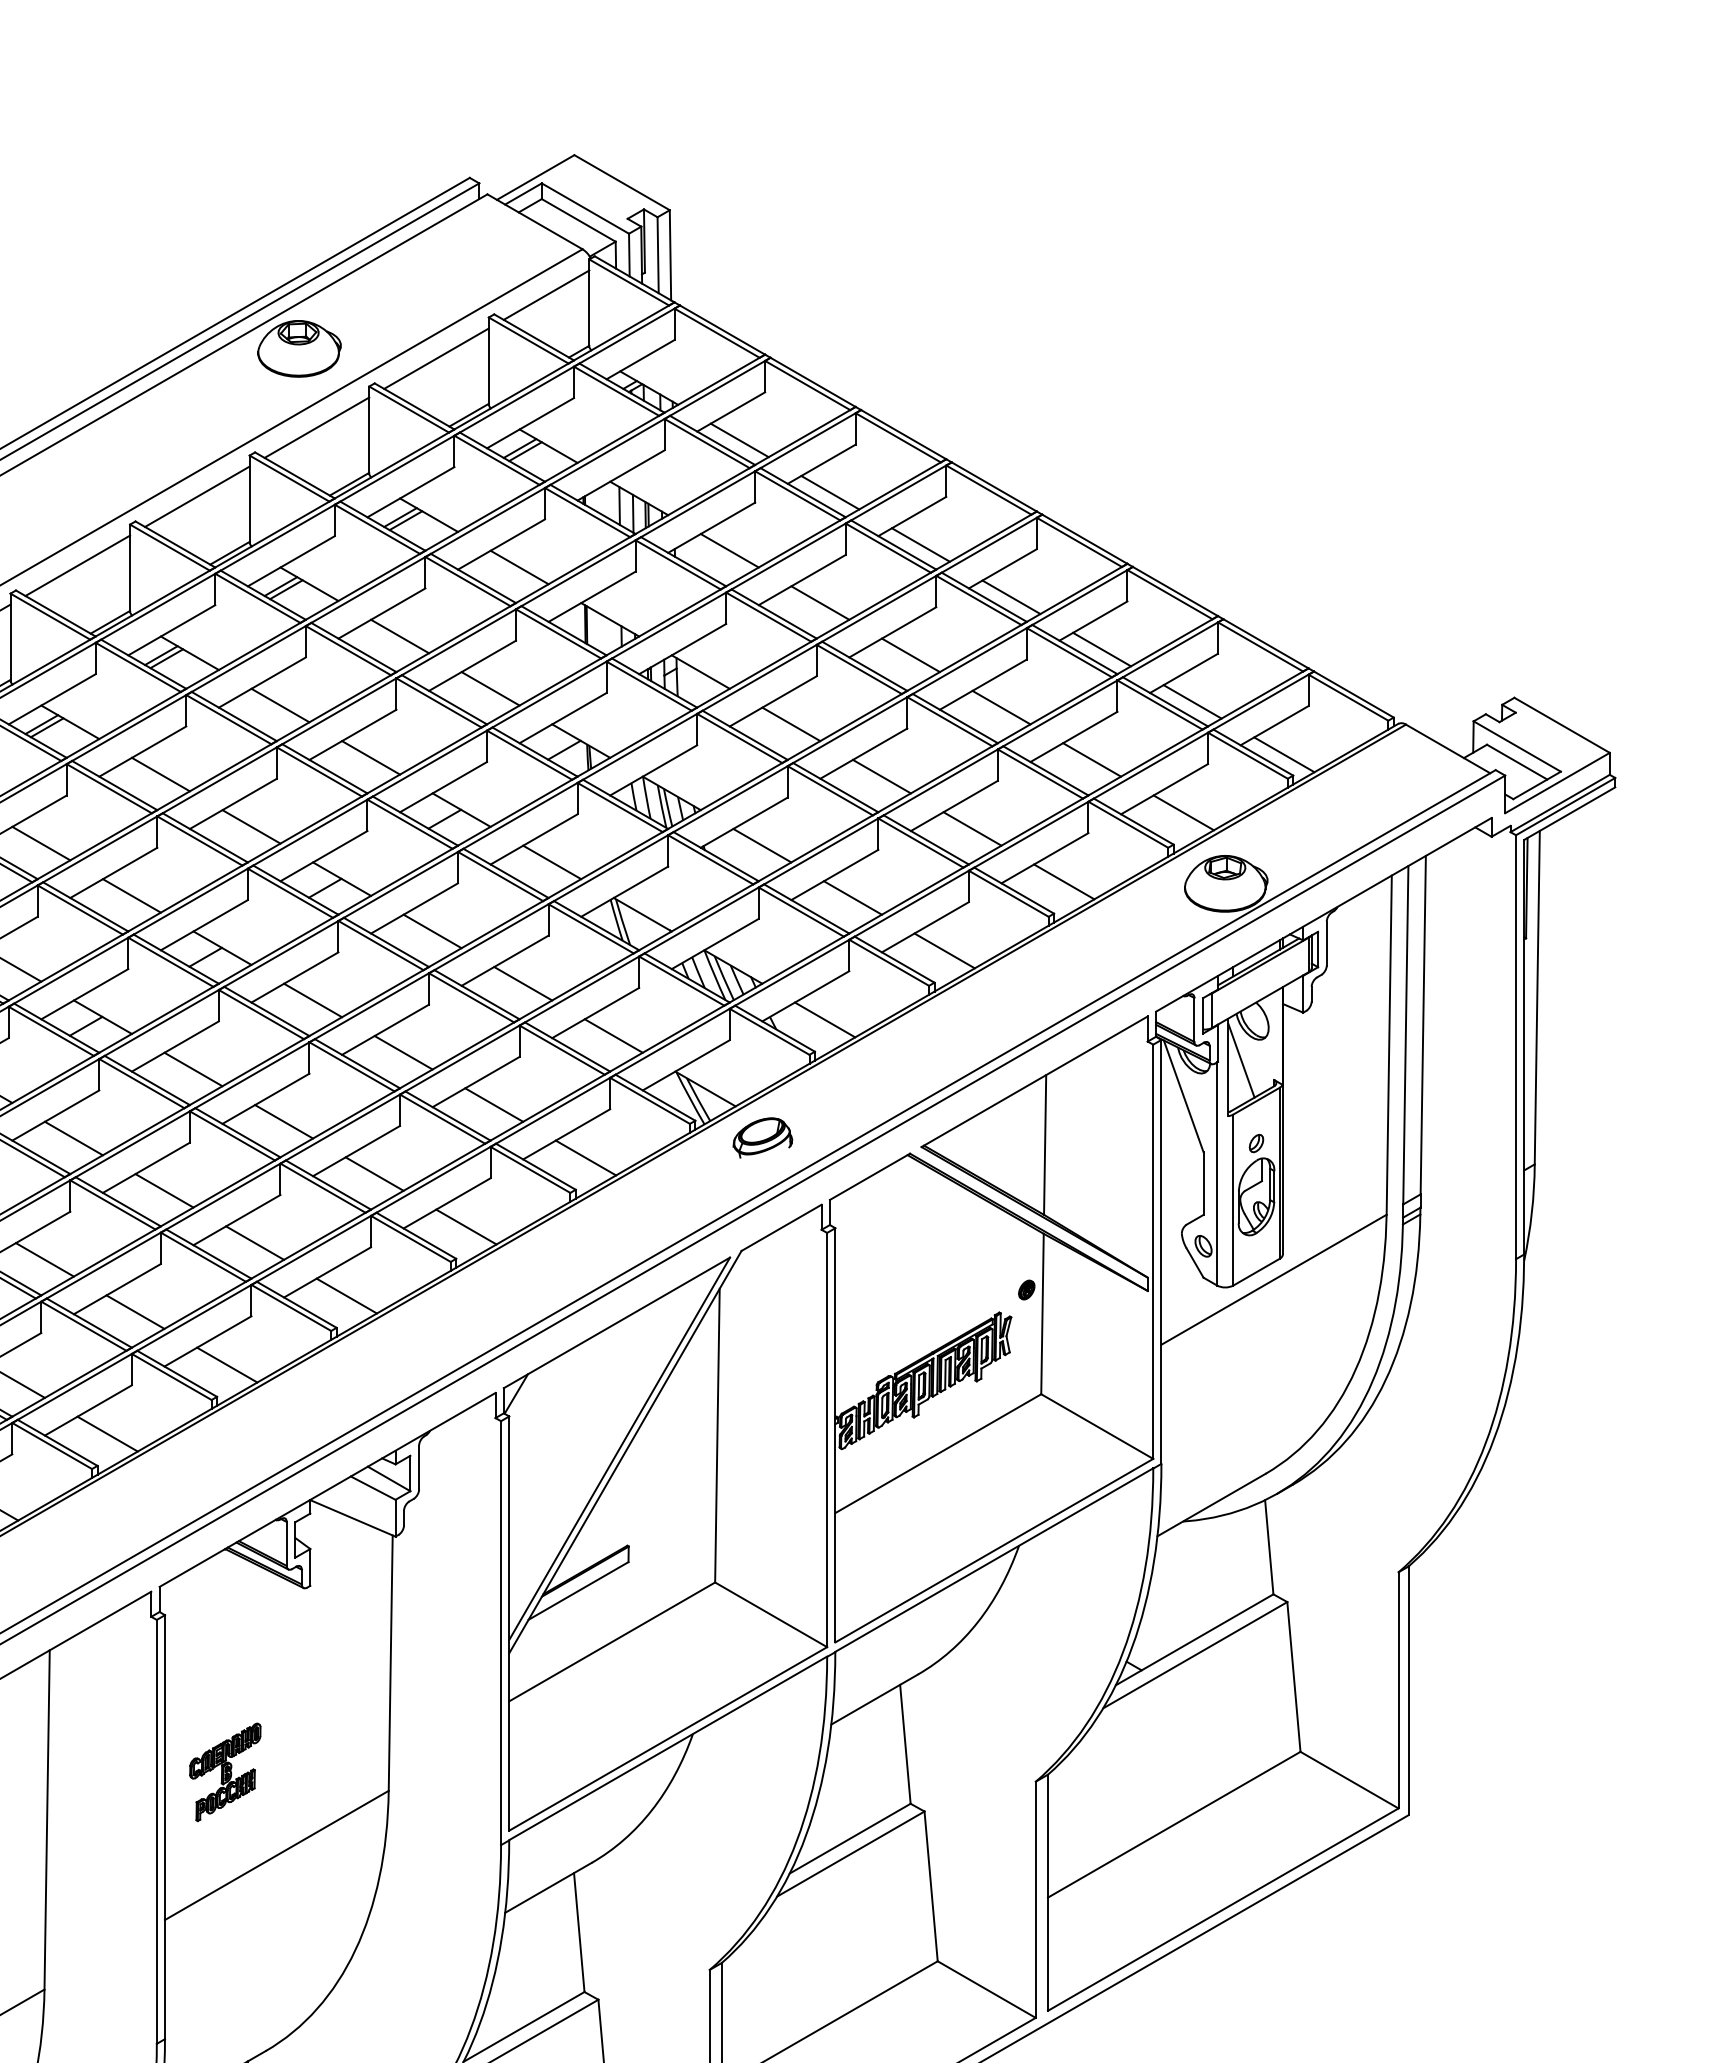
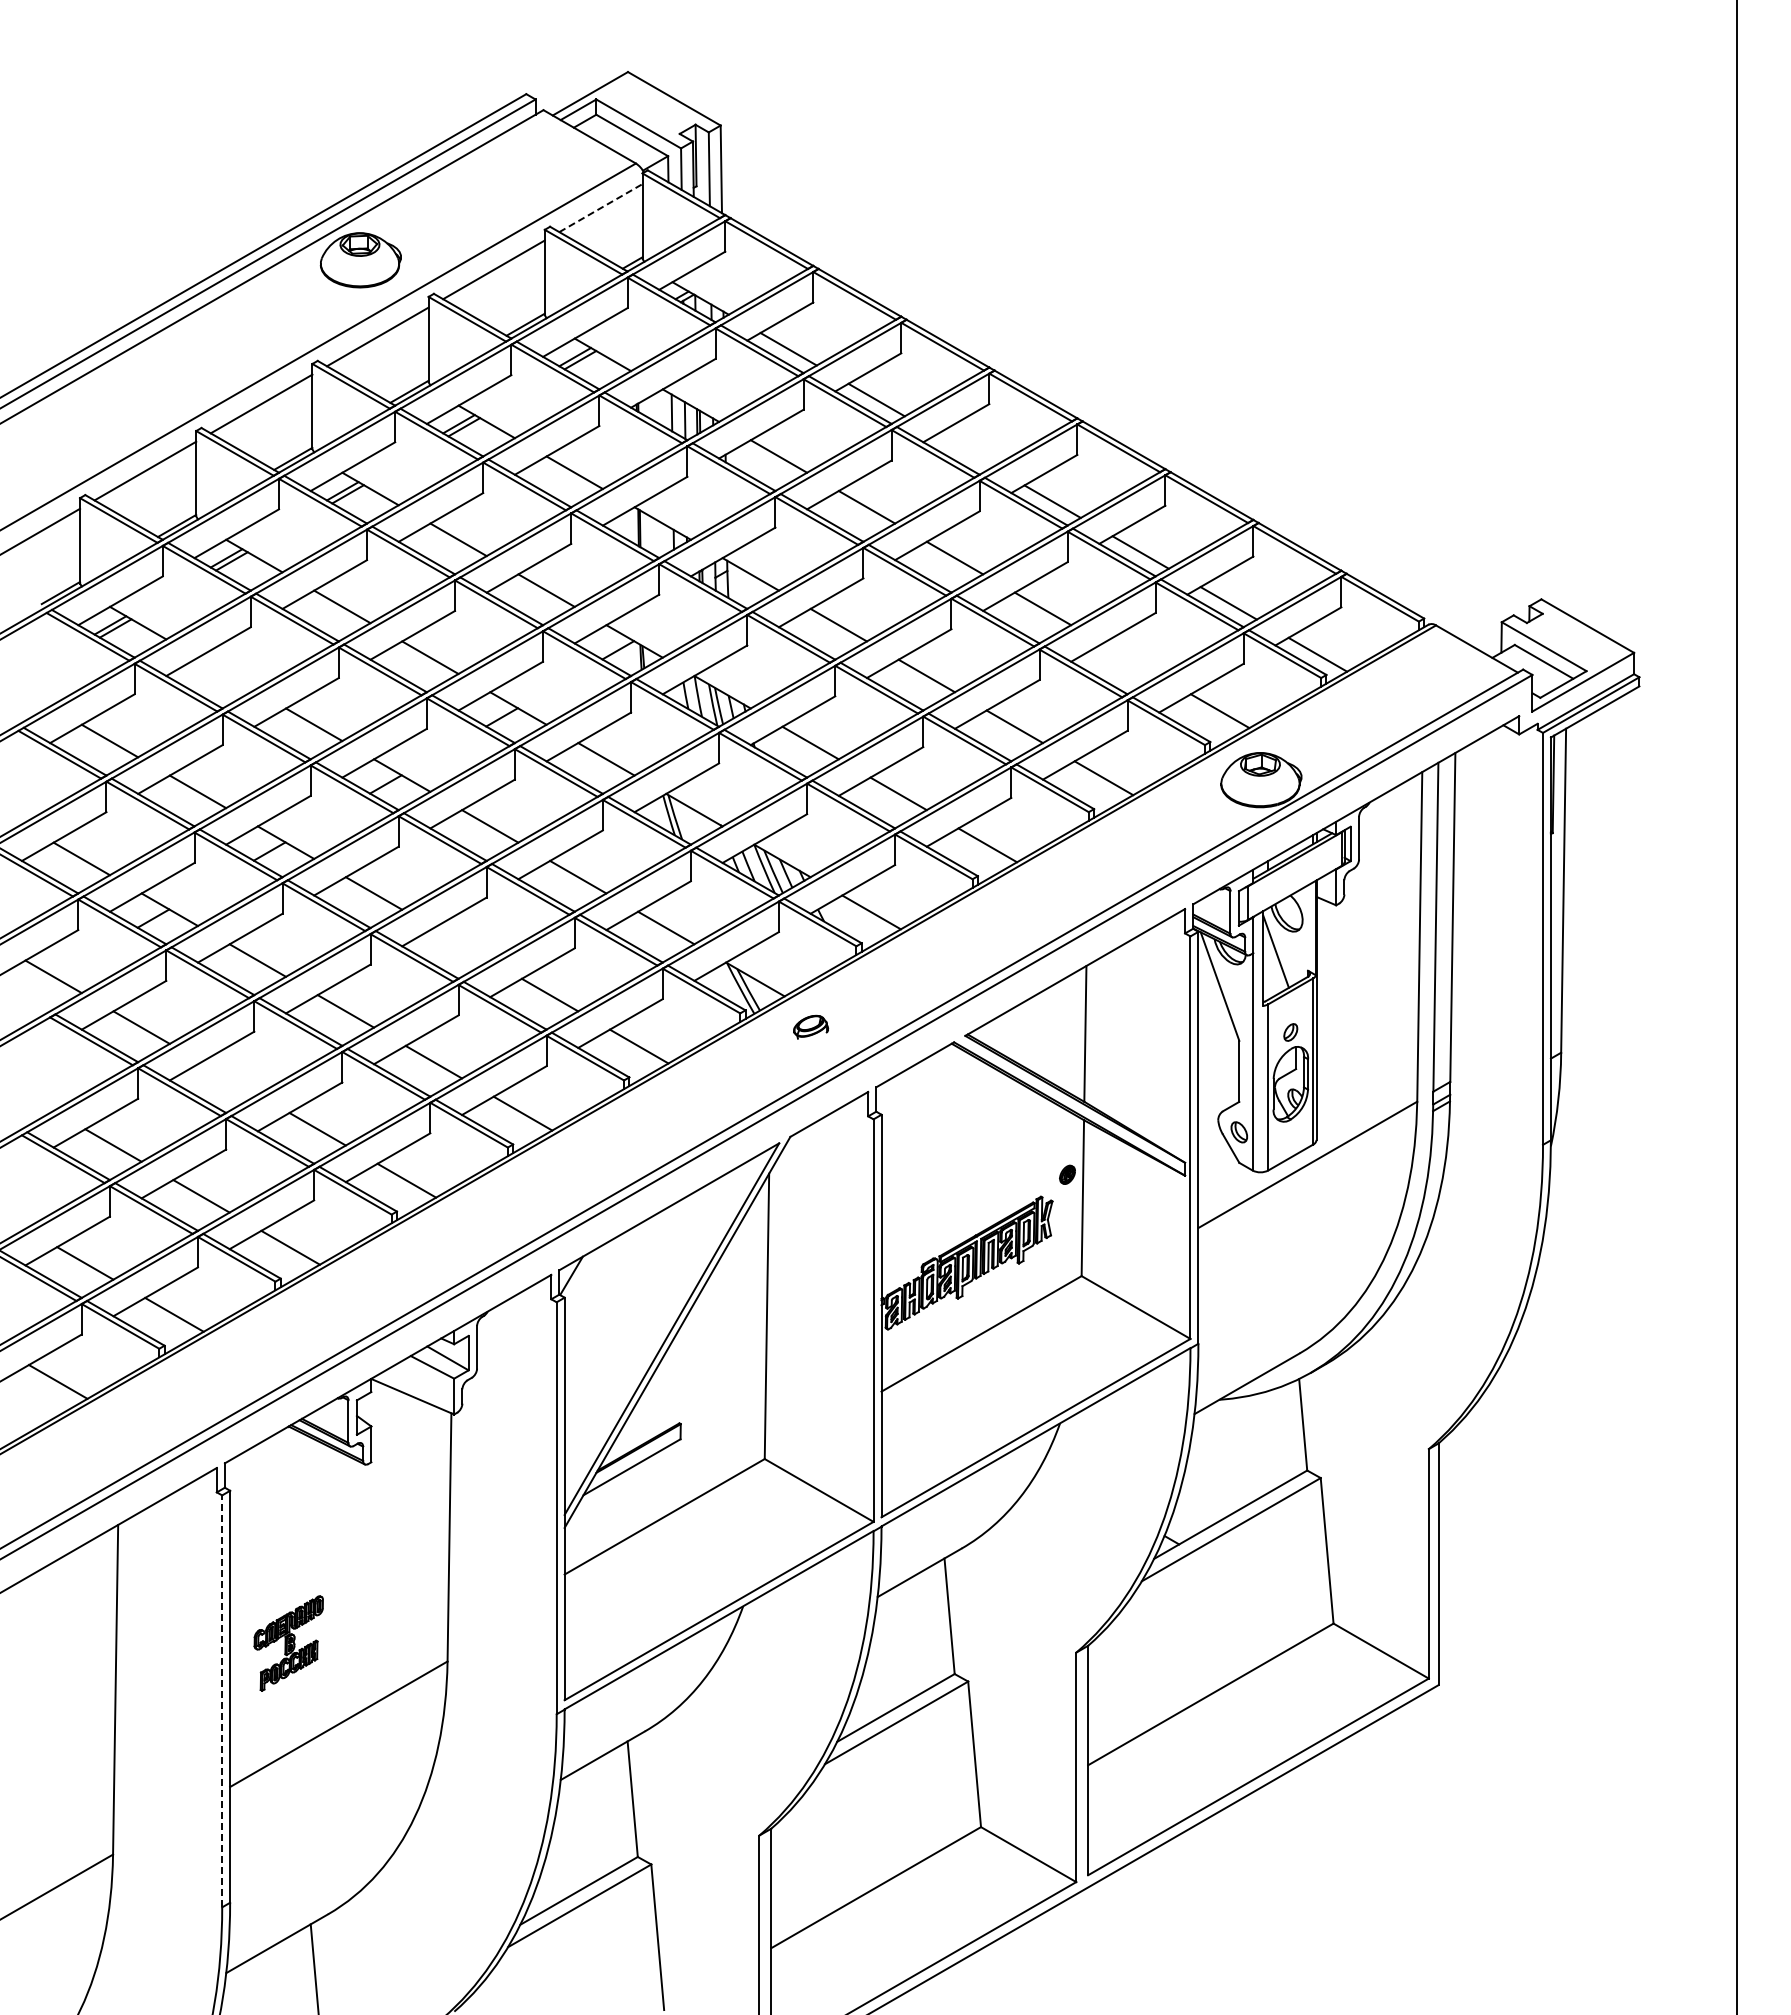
line: (547, 294) -> (601, 207), solid -> dashed
line: (920, 544) -> (964, 450), removed
line: (1091, 759) -> (1130, 659), removed
line: (161, 774) -> (226, 673), removed
line: (403, 1052) -> (461, 944), removed
part: (762, 1138) -> (810, 1027), size x0.6
line: (164, 1190) -> (229, 1078), removed
line: (157, 1832) -> (222, 1701), solid -> dashed

